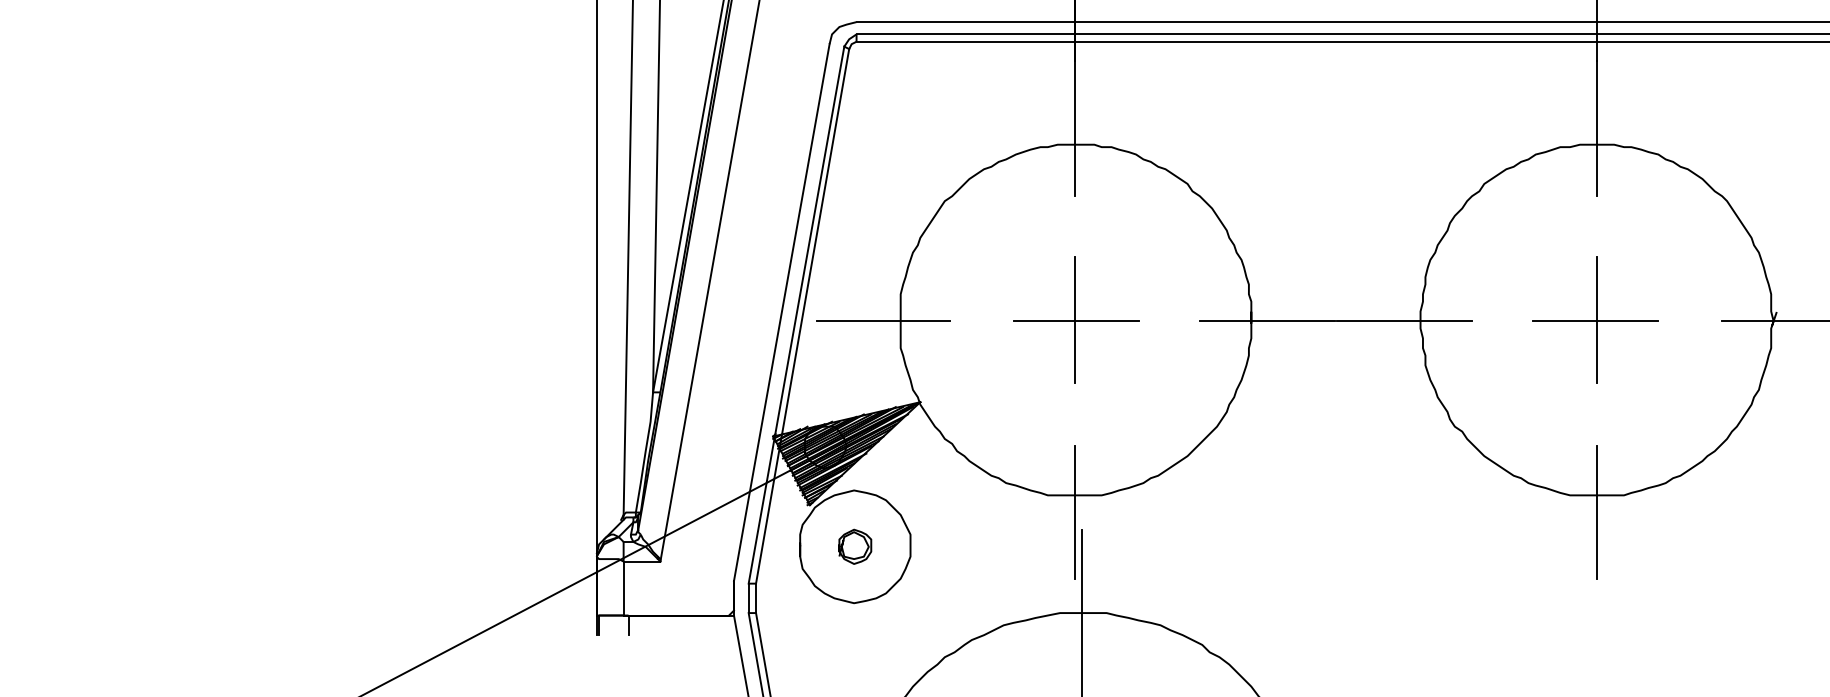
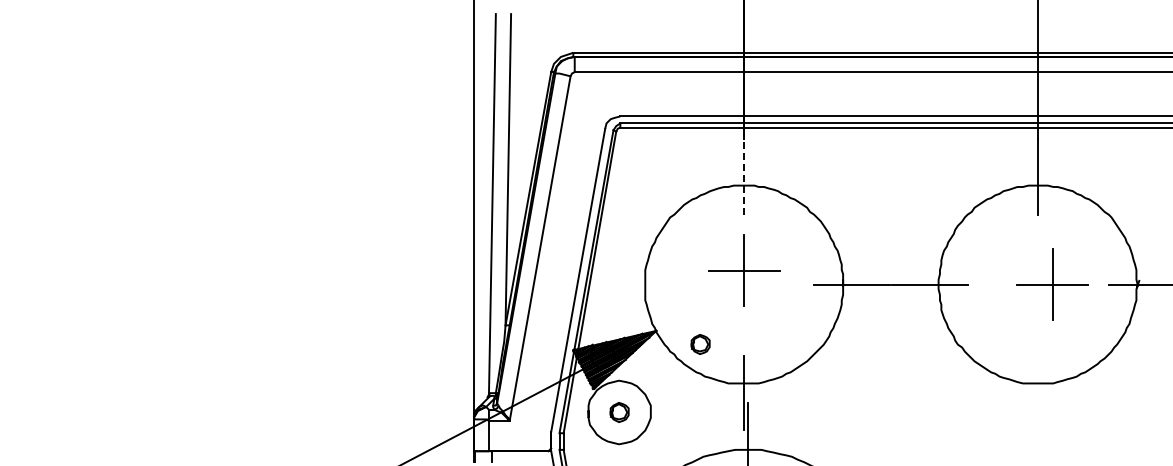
line: (1074, 128) -> (743, 176), solid -> dashed
part: (1076, 319) -> (744, 270), moved
part: (1595, 319) -> (1052, 284), moved
line: (883, 321) -> (635, 285), removed
part: (998, 426) -> (700, 344), added
line: (1597, 511) -> (1038, 392), removed

